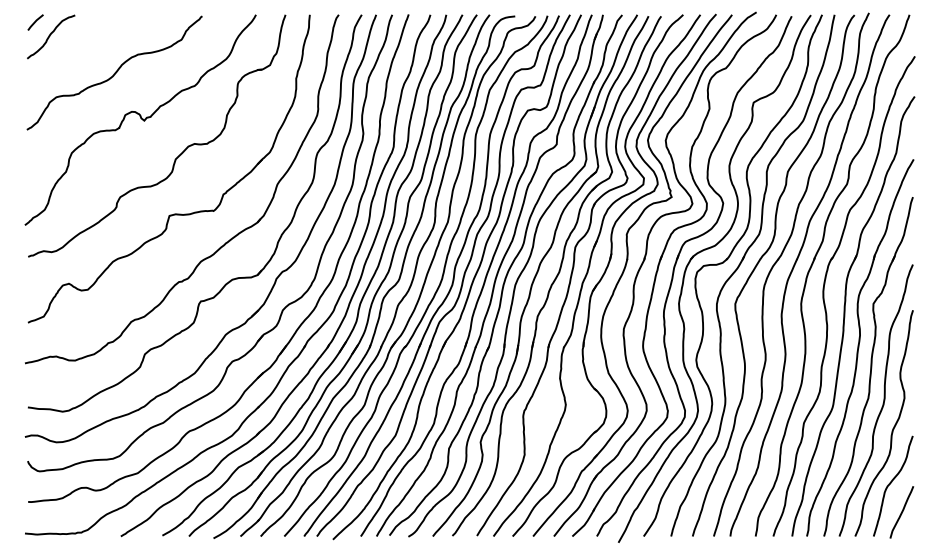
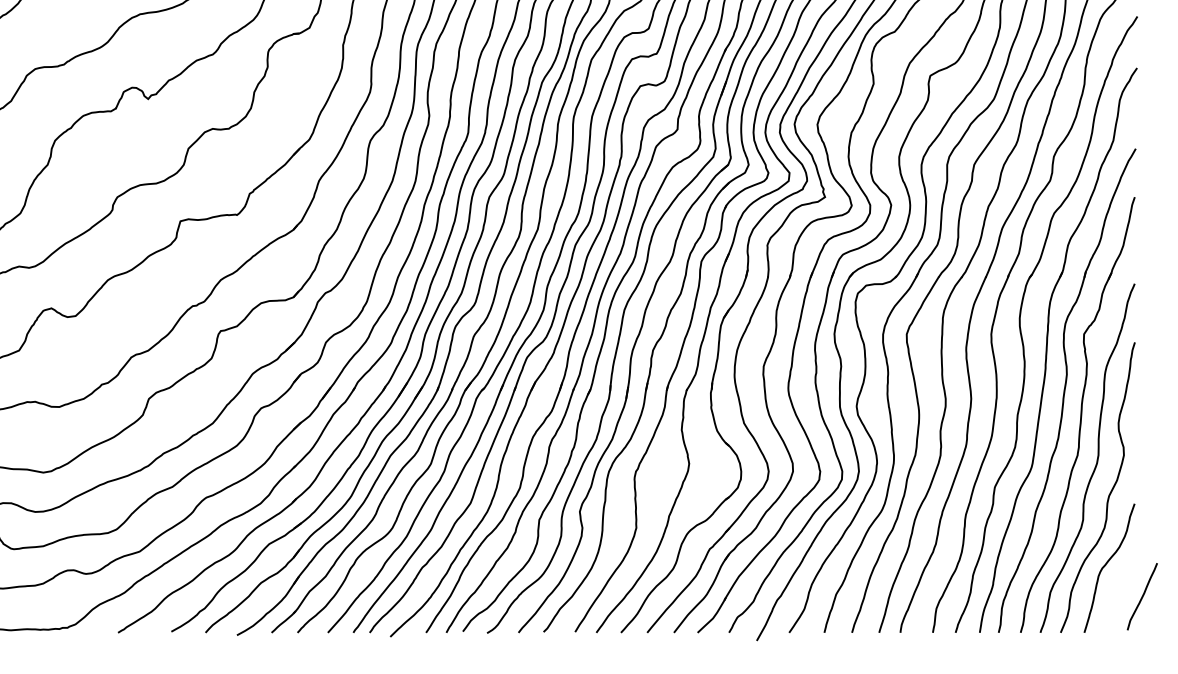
curve: (901, 512) -> (1141, 596), moved

